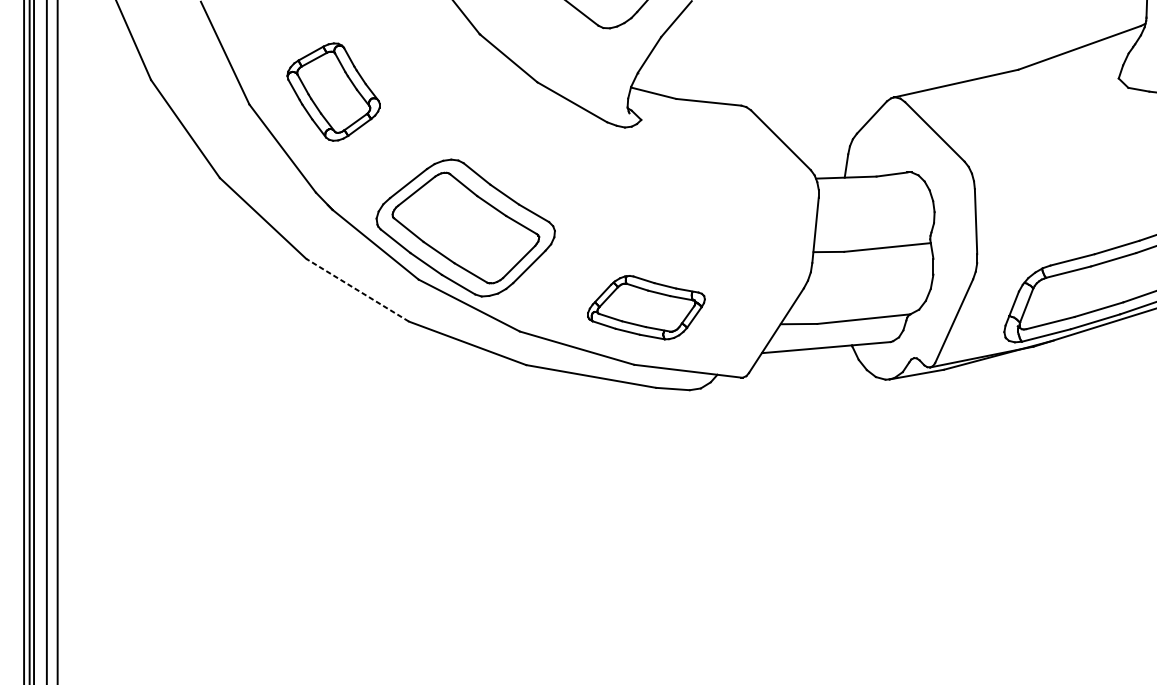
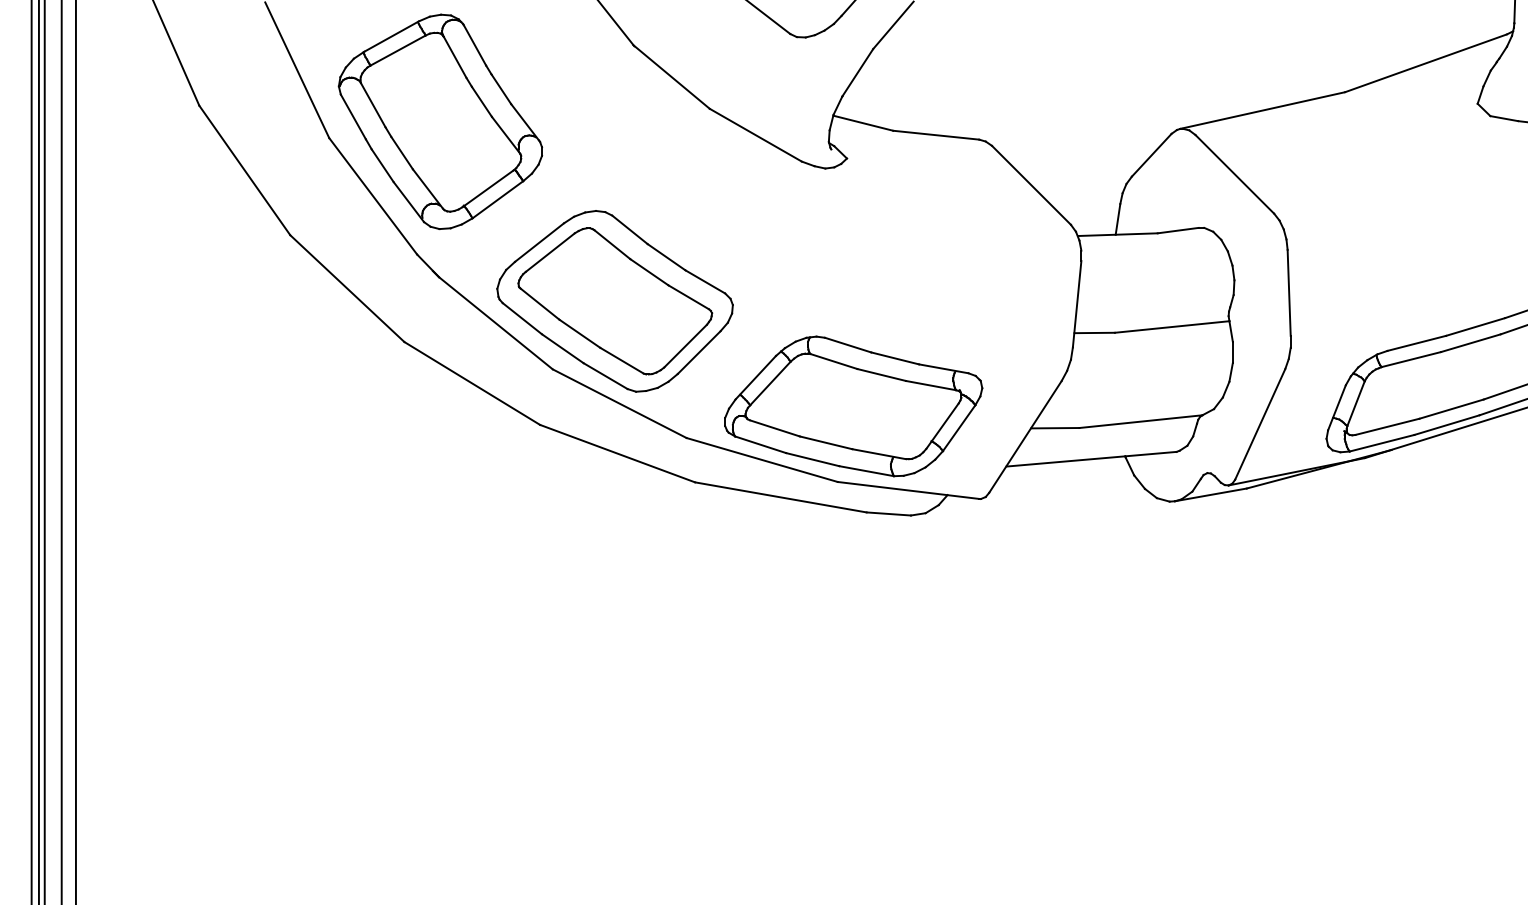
part: (333, 91) -> (440, 121), size x1.67
line: (357, 290) -> (472, 383), dashed -> solid
part: (646, 307) -> (853, 406), size x1.67

